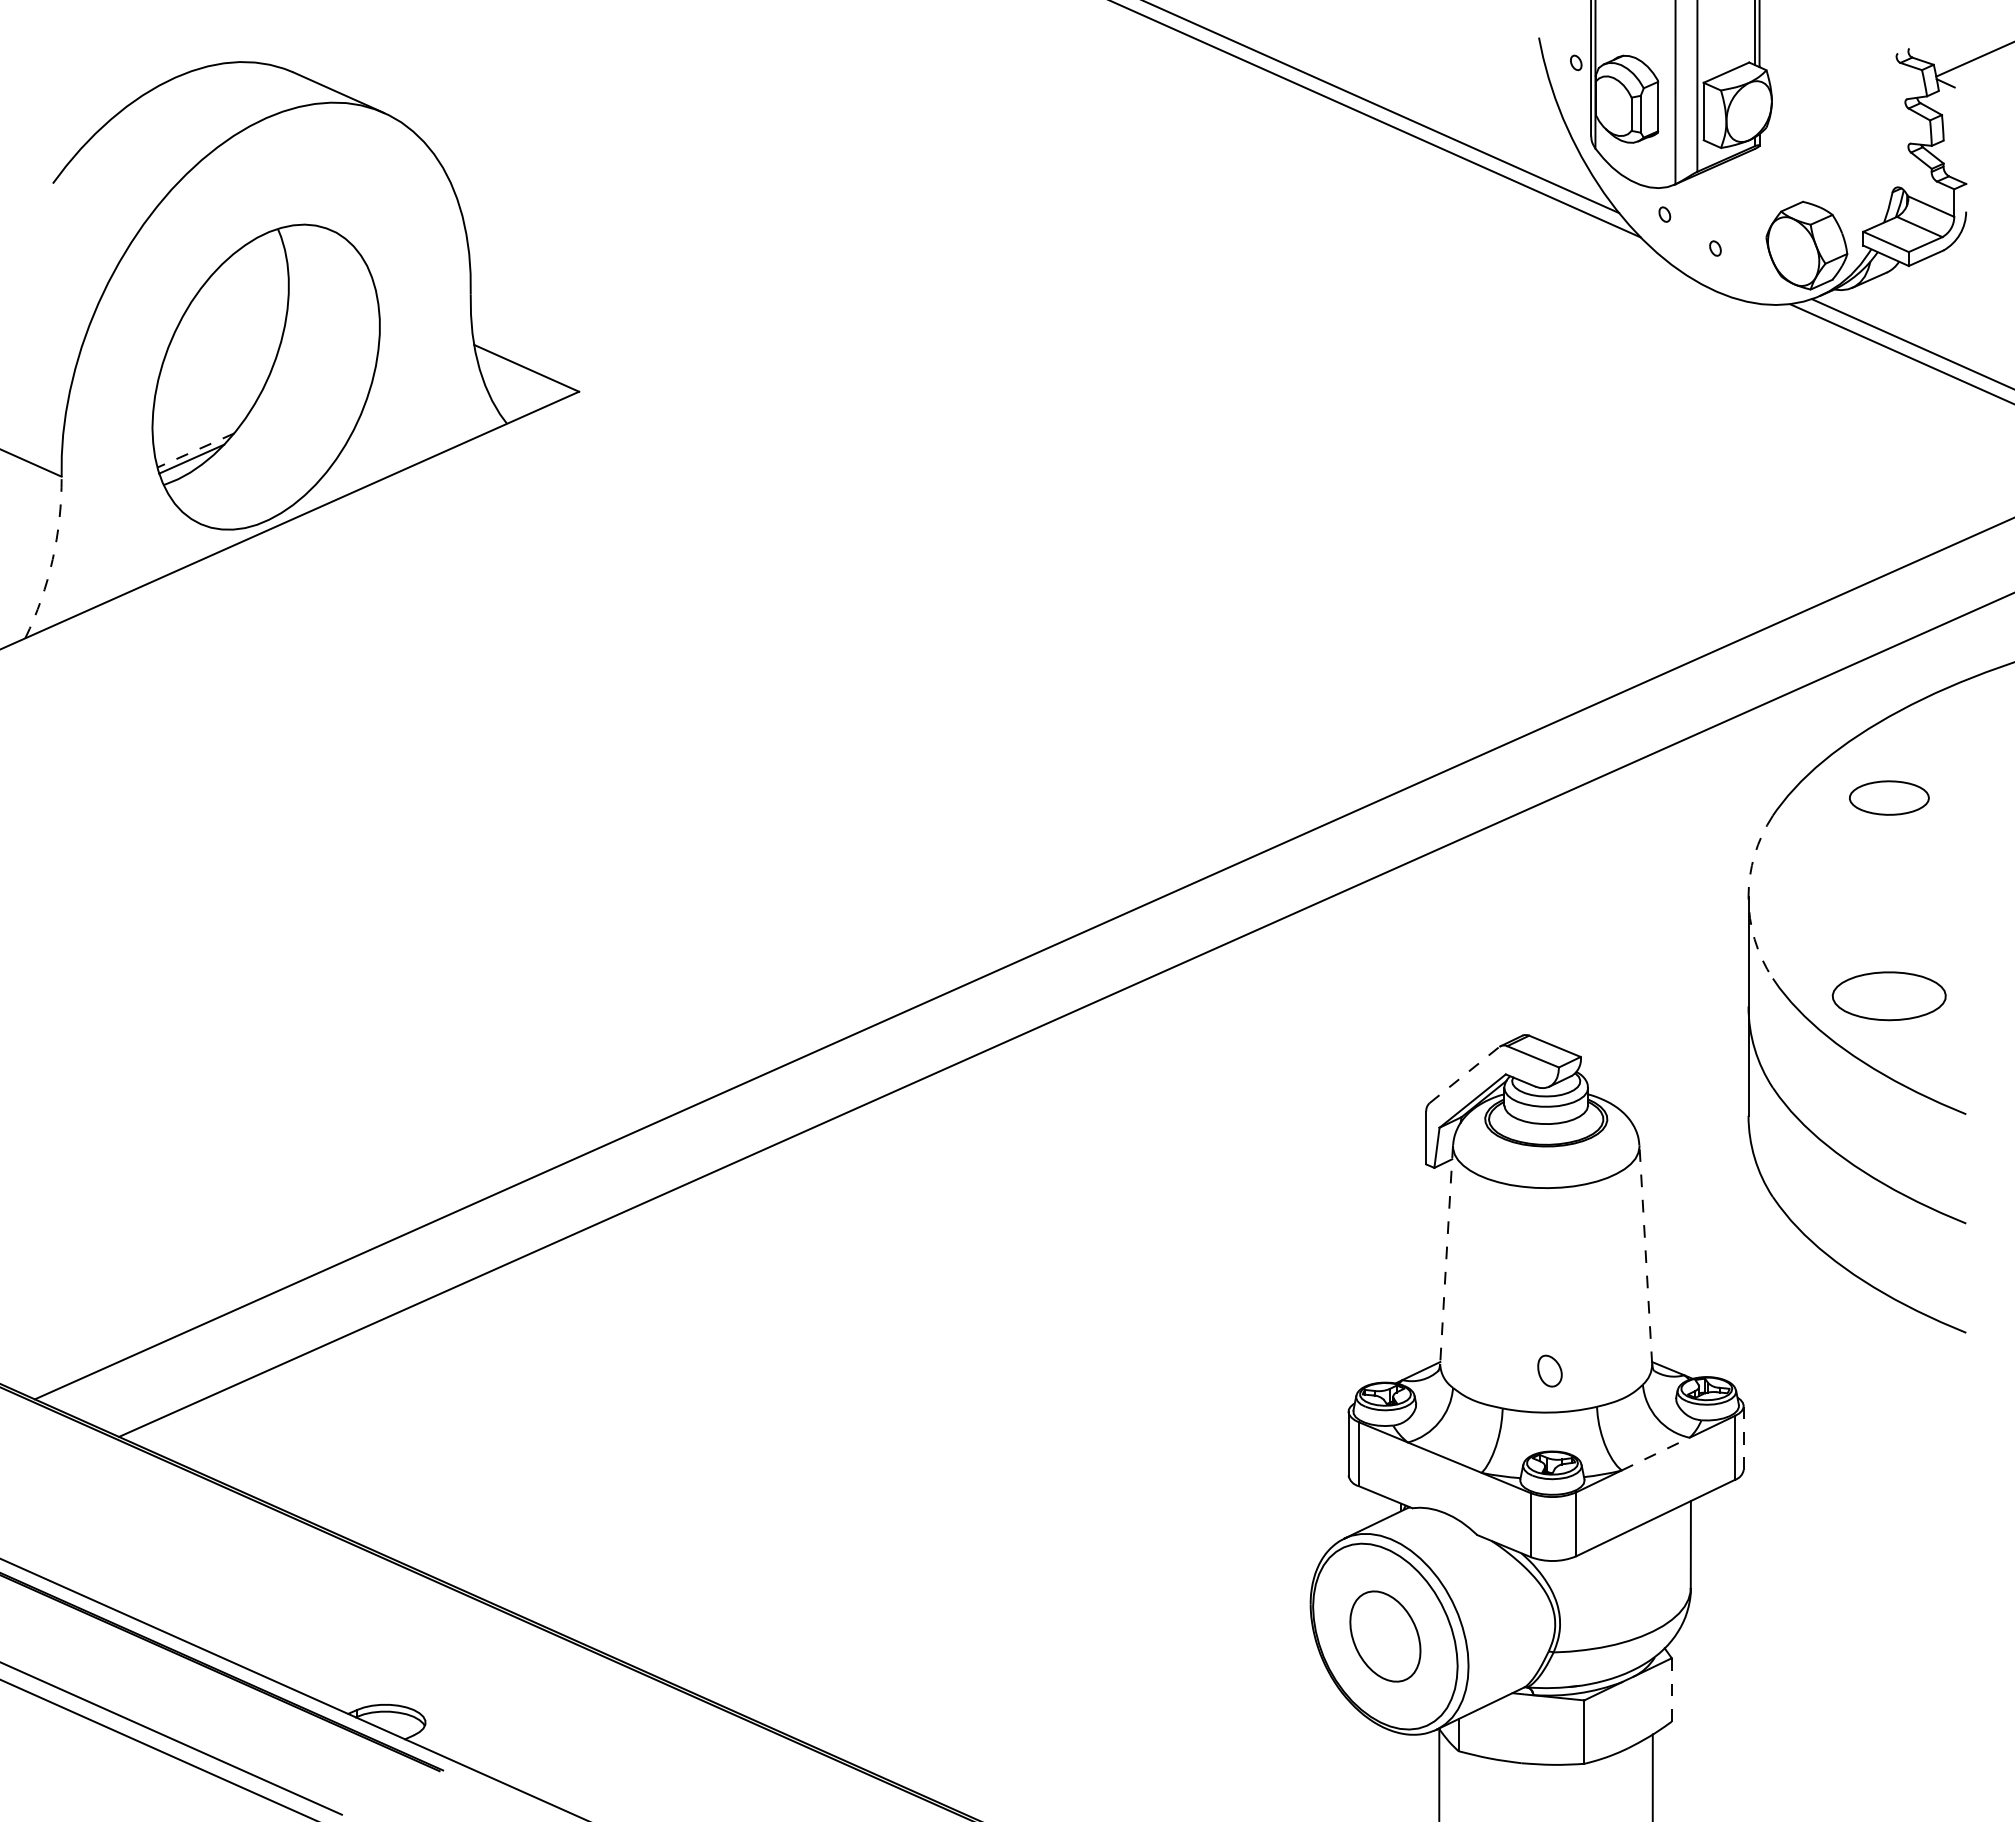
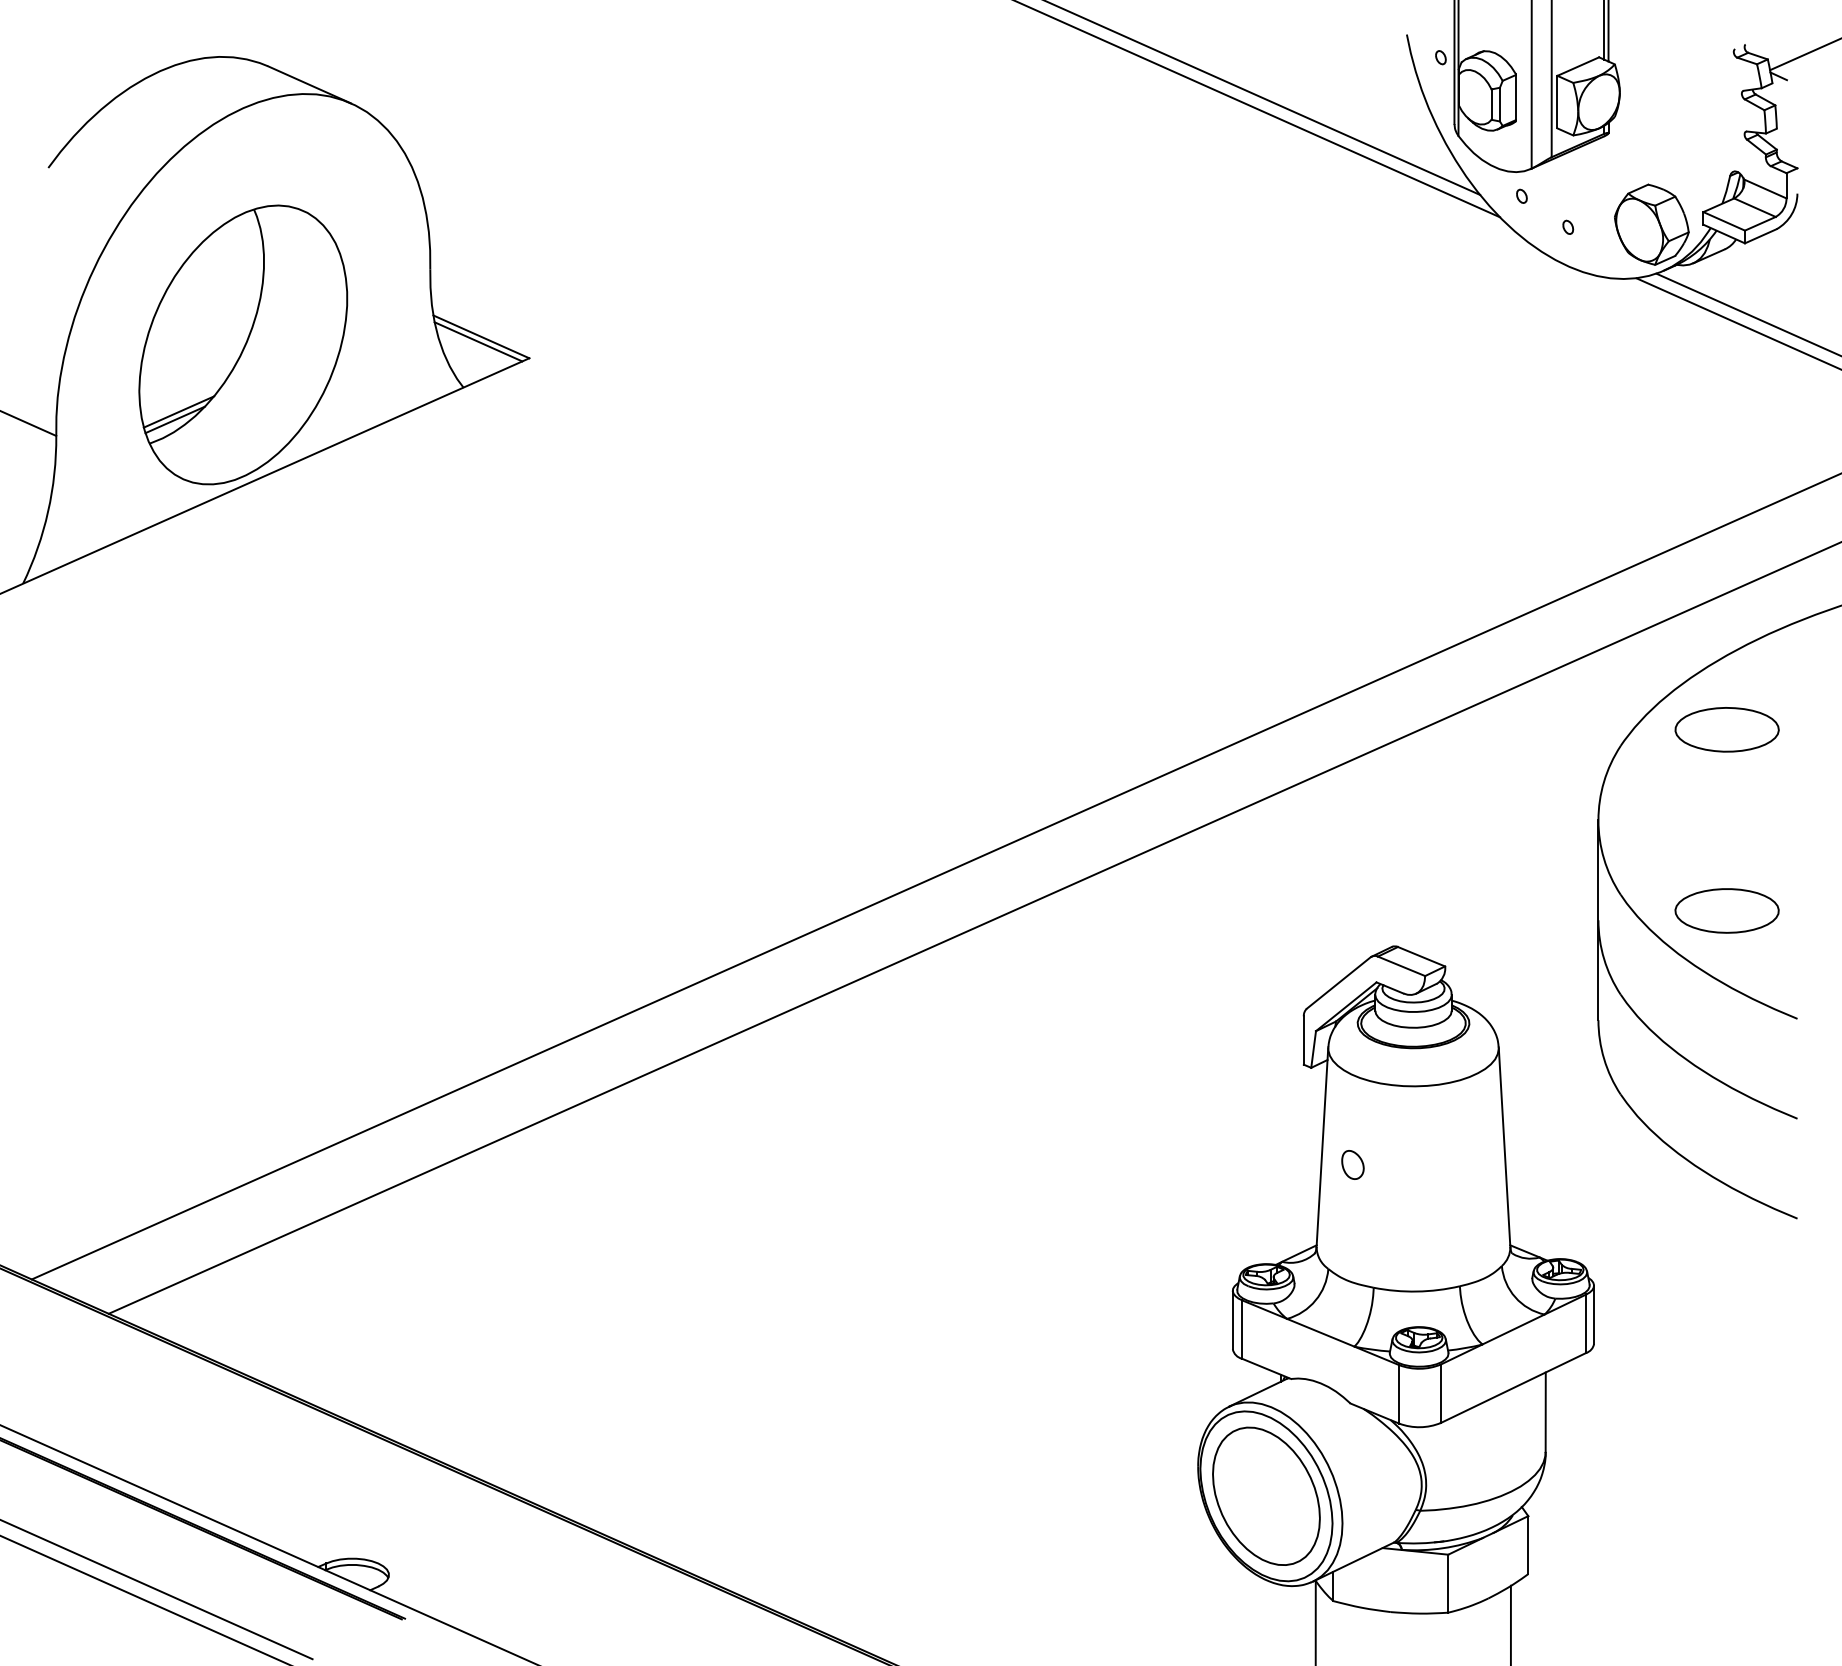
line: (523, 373) -> (478, 341), added
line: (195, 450) -> (178, 412), dashed -> solid
arc: (52, 559) -> (47, 511), dashed -> solid
part: (1889, 797) -> (1727, 729), size x1.43
arc: (1748, 897) -> (1598, 820), dashed -> solid
line: (1464, 1075) -> (1338, 983), dashed -> solid
line: (1645, 1254) -> (1504, 1147), dashed -> solid
line: (1446, 1255) -> (1322, 1147), dashed -> solid
part: (1549, 1370) -> (1352, 1164), moved
line: (1743, 1438) -> (1593, 1315), dashed -> solid
line: (1655, 1454) -> (1513, 1329), dashed -> solid
part: (1385, 1636) -> (1266, 1496), size x1.67
line: (1671, 1689) -> (1528, 1544), dashed -> solid

